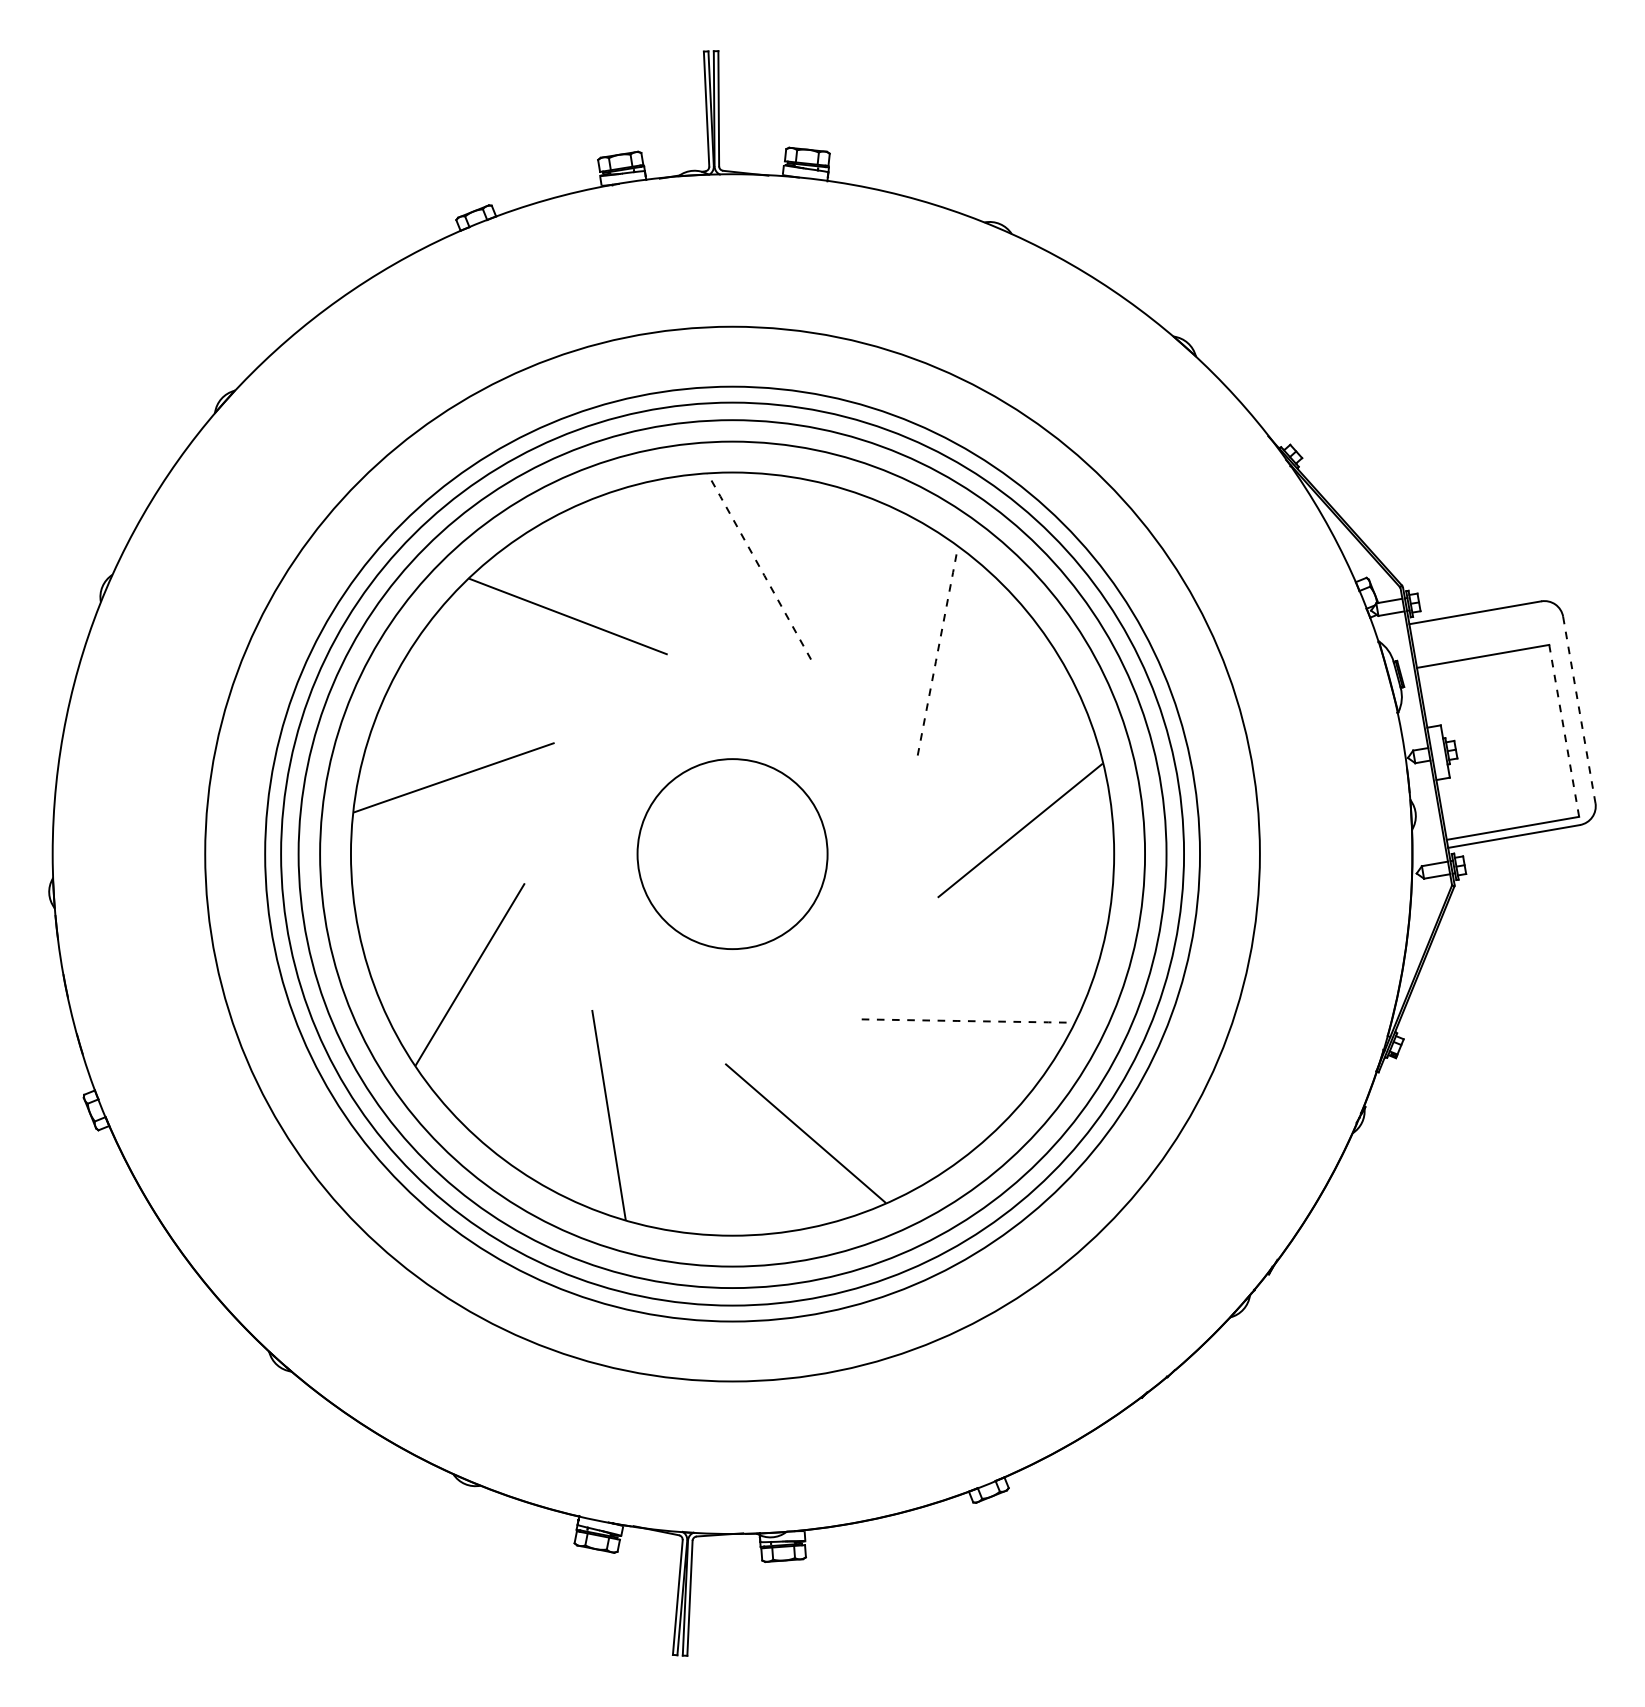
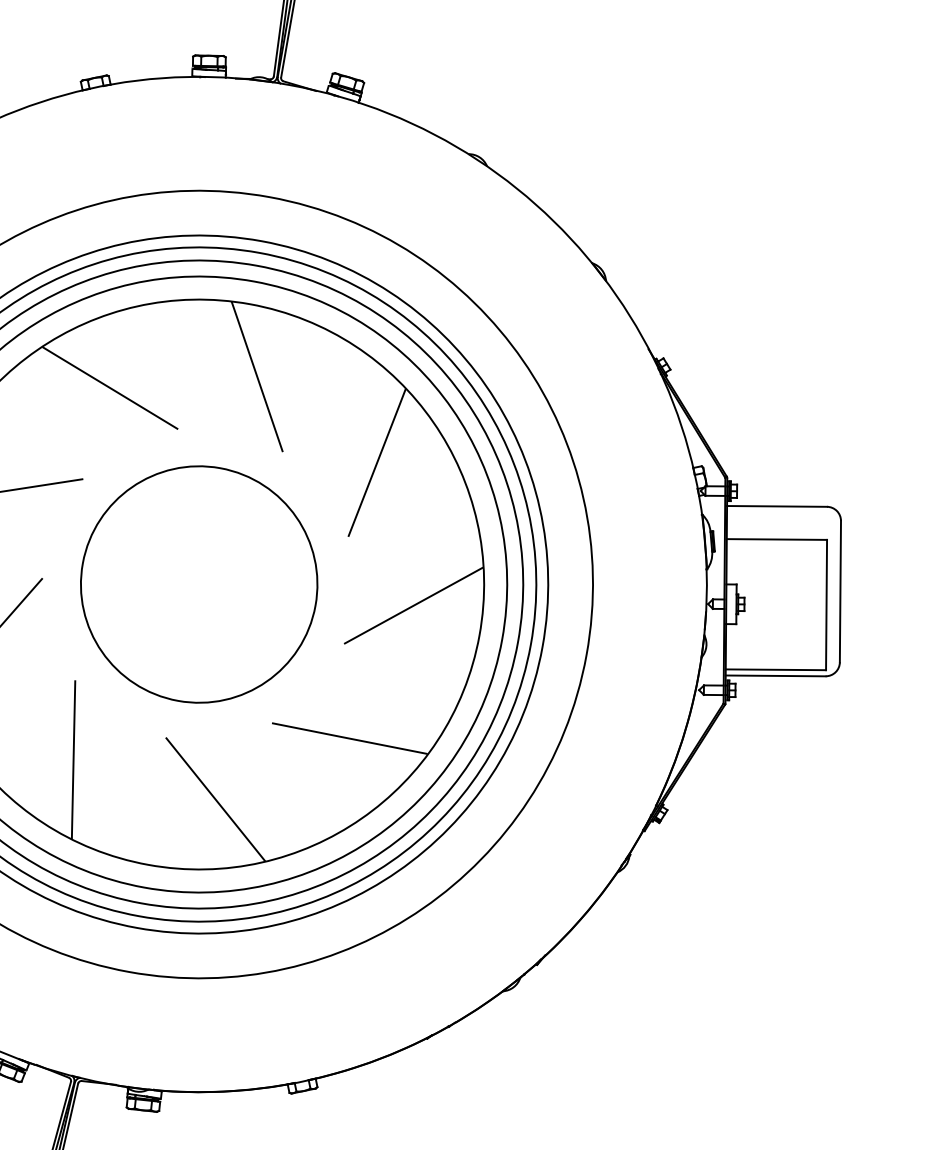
line: (759, 565) -> (257, 376), dashed -> solid
line: (938, 650) -> (377, 462), dashed -> solid
line: (1579, 709) -> (840, 591), dashed -> solid
line: (1564, 731) -> (826, 605), dashed -> solid
circle: (732, 853) -> (199, 584), size x1.67
line: (967, 1021) -> (349, 738), dashed -> solid

